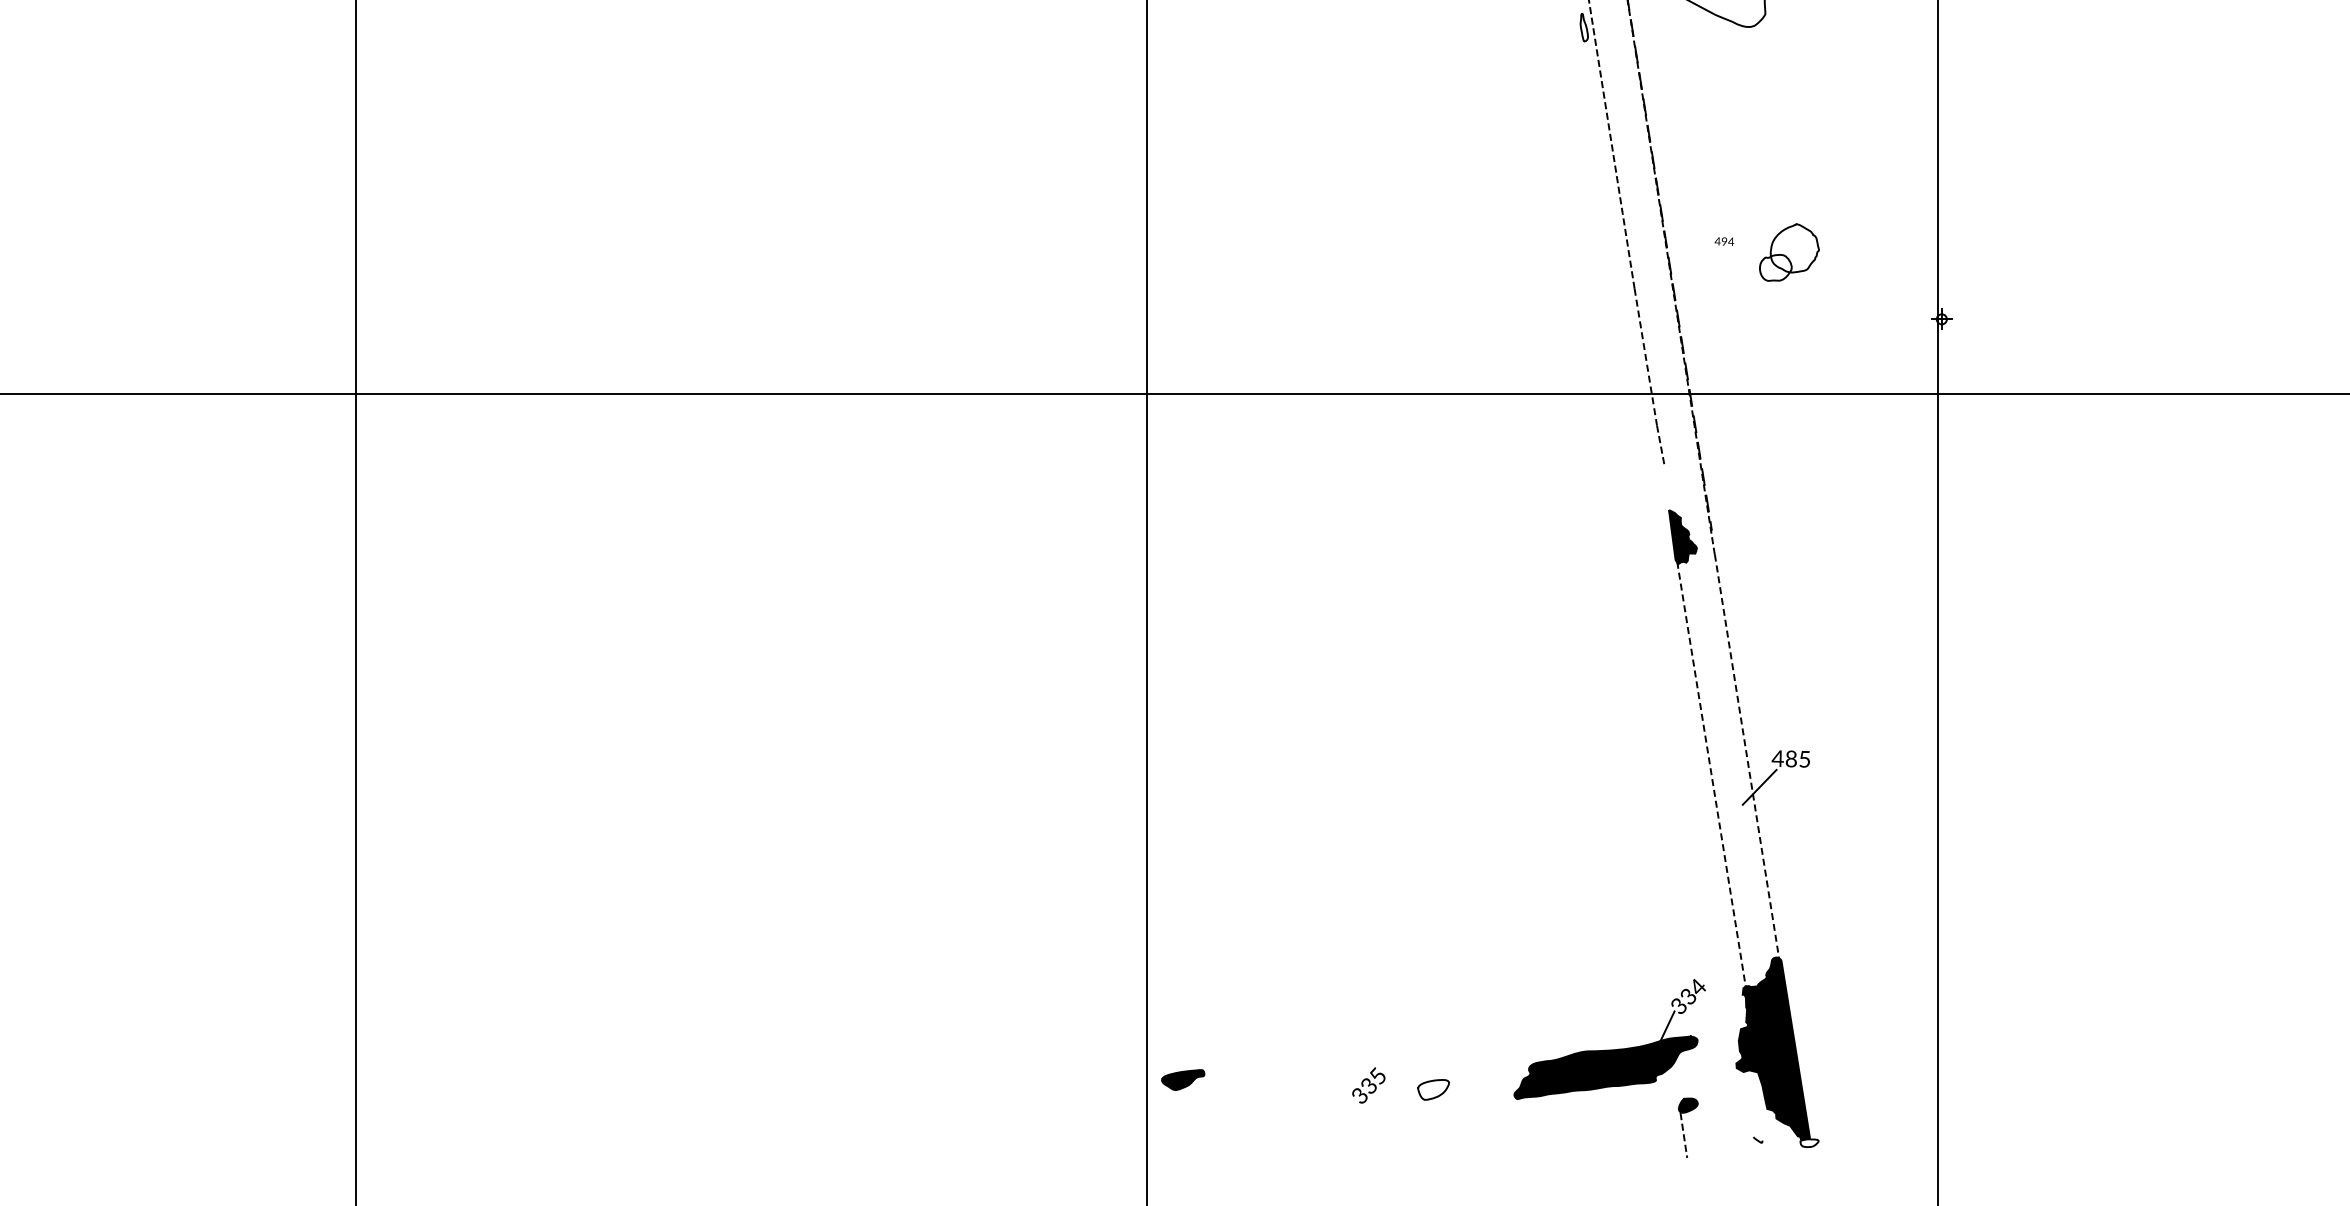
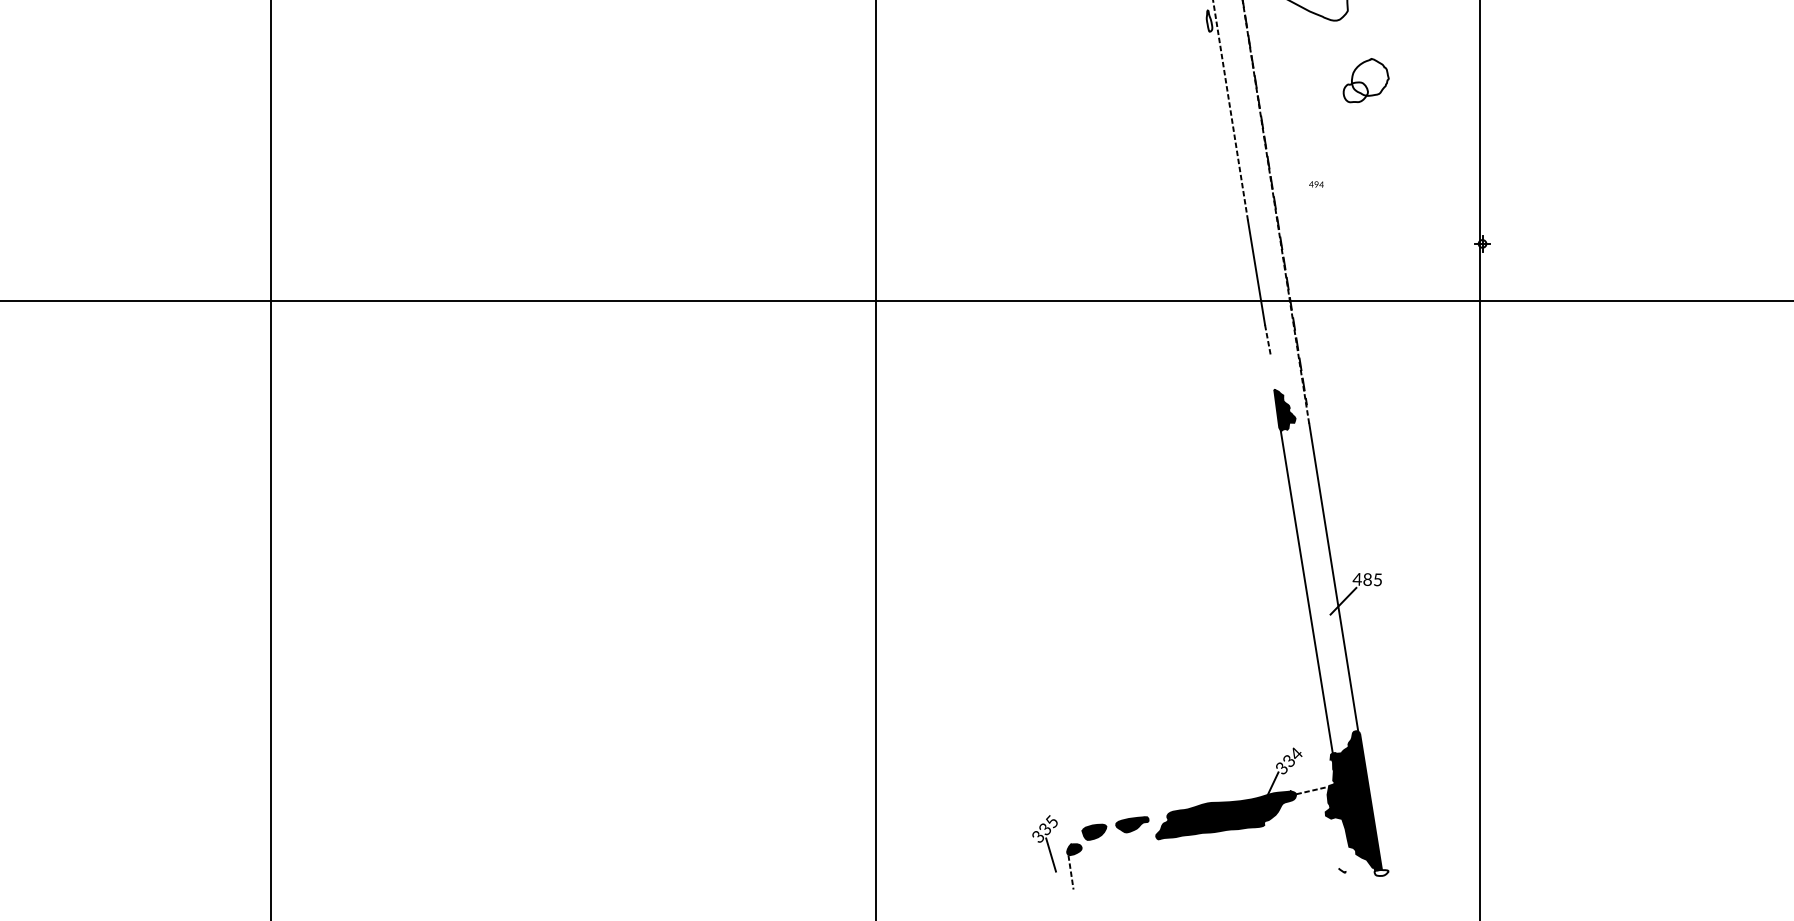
part: (1789, 252) -> (1366, 80), moved
line: (1645, 357) -> (1256, 273), dashed -> solid
line: (1747, 756) -> (1334, 577), dashed -> solid
line: (1711, 774) -> (1306, 591), dashed -> solid
line: (1719, 1035) -> (1312, 790), added
part: (1183, 1079) -> (1132, 824), moved
fill: (1433, 1089) -> (1094, 831), added
line: (1376, 1119) -> (1050, 854), added
part: (1688, 1127) -> (1074, 866), moved

